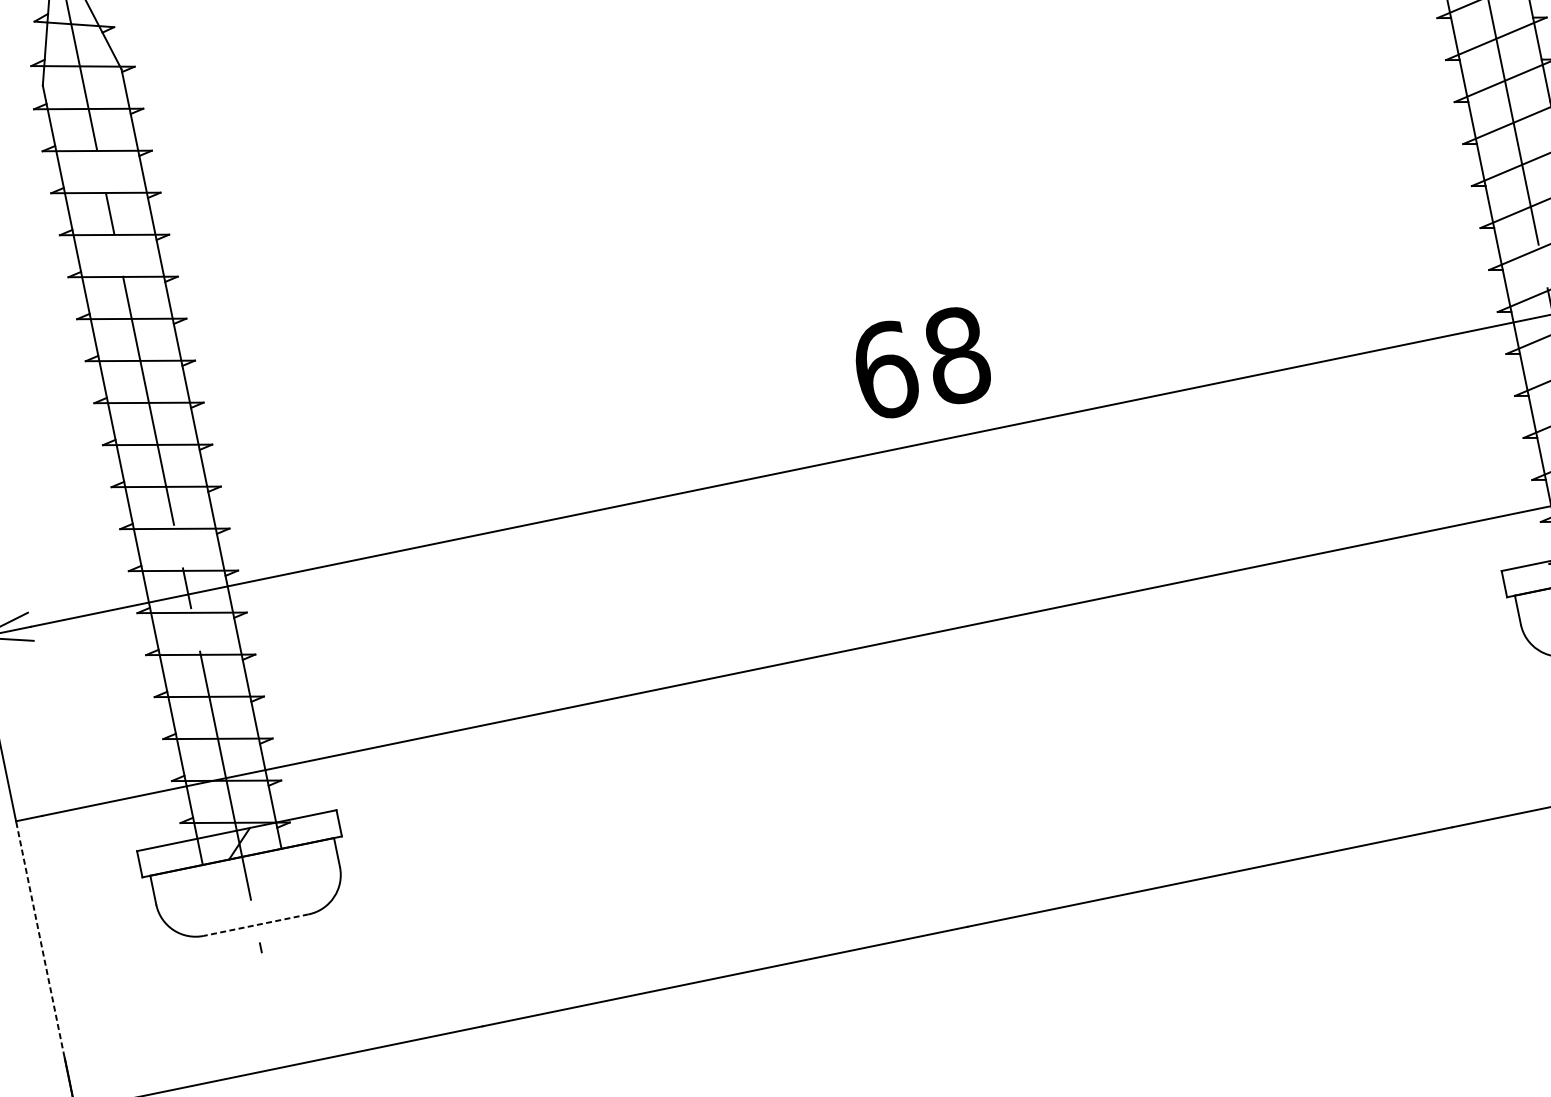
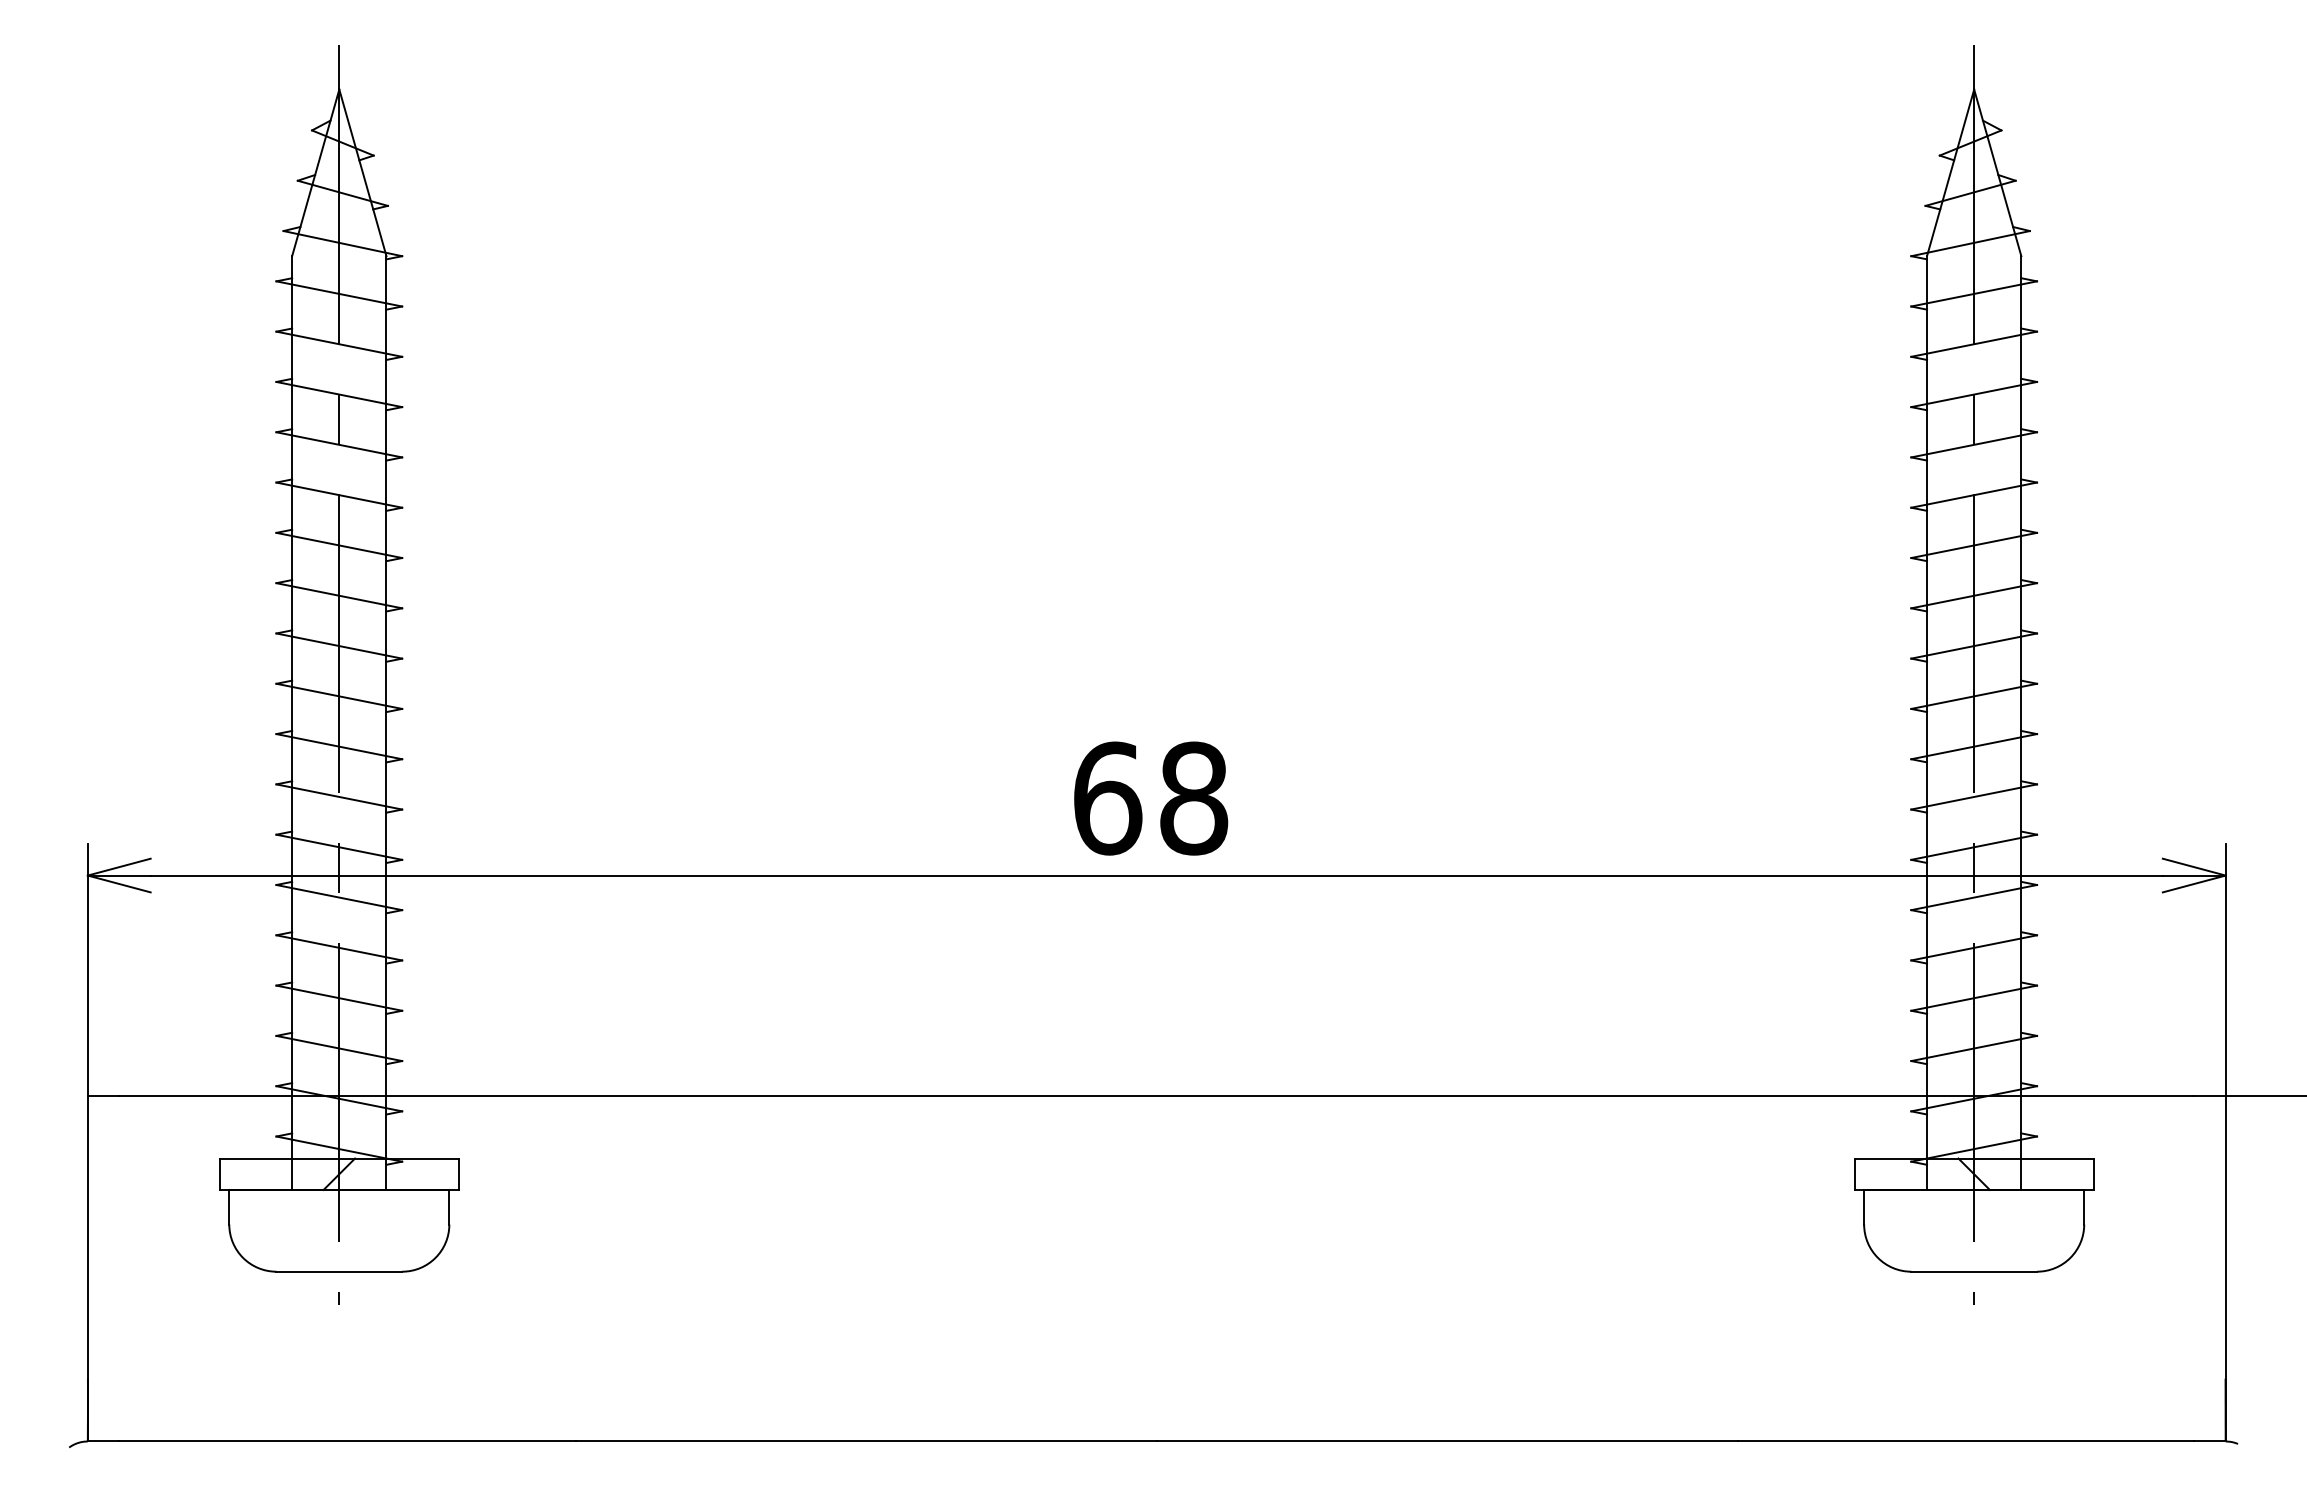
text: (922, 362) -> (1151, 798), moved
line: (256, 924) -> (339, 1271), dashed -> solid
line: (39, 938) -> (87, 1236), dashed -> solid

